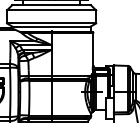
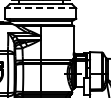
line: (53, 10) -> (42, 8), solid -> dashed

